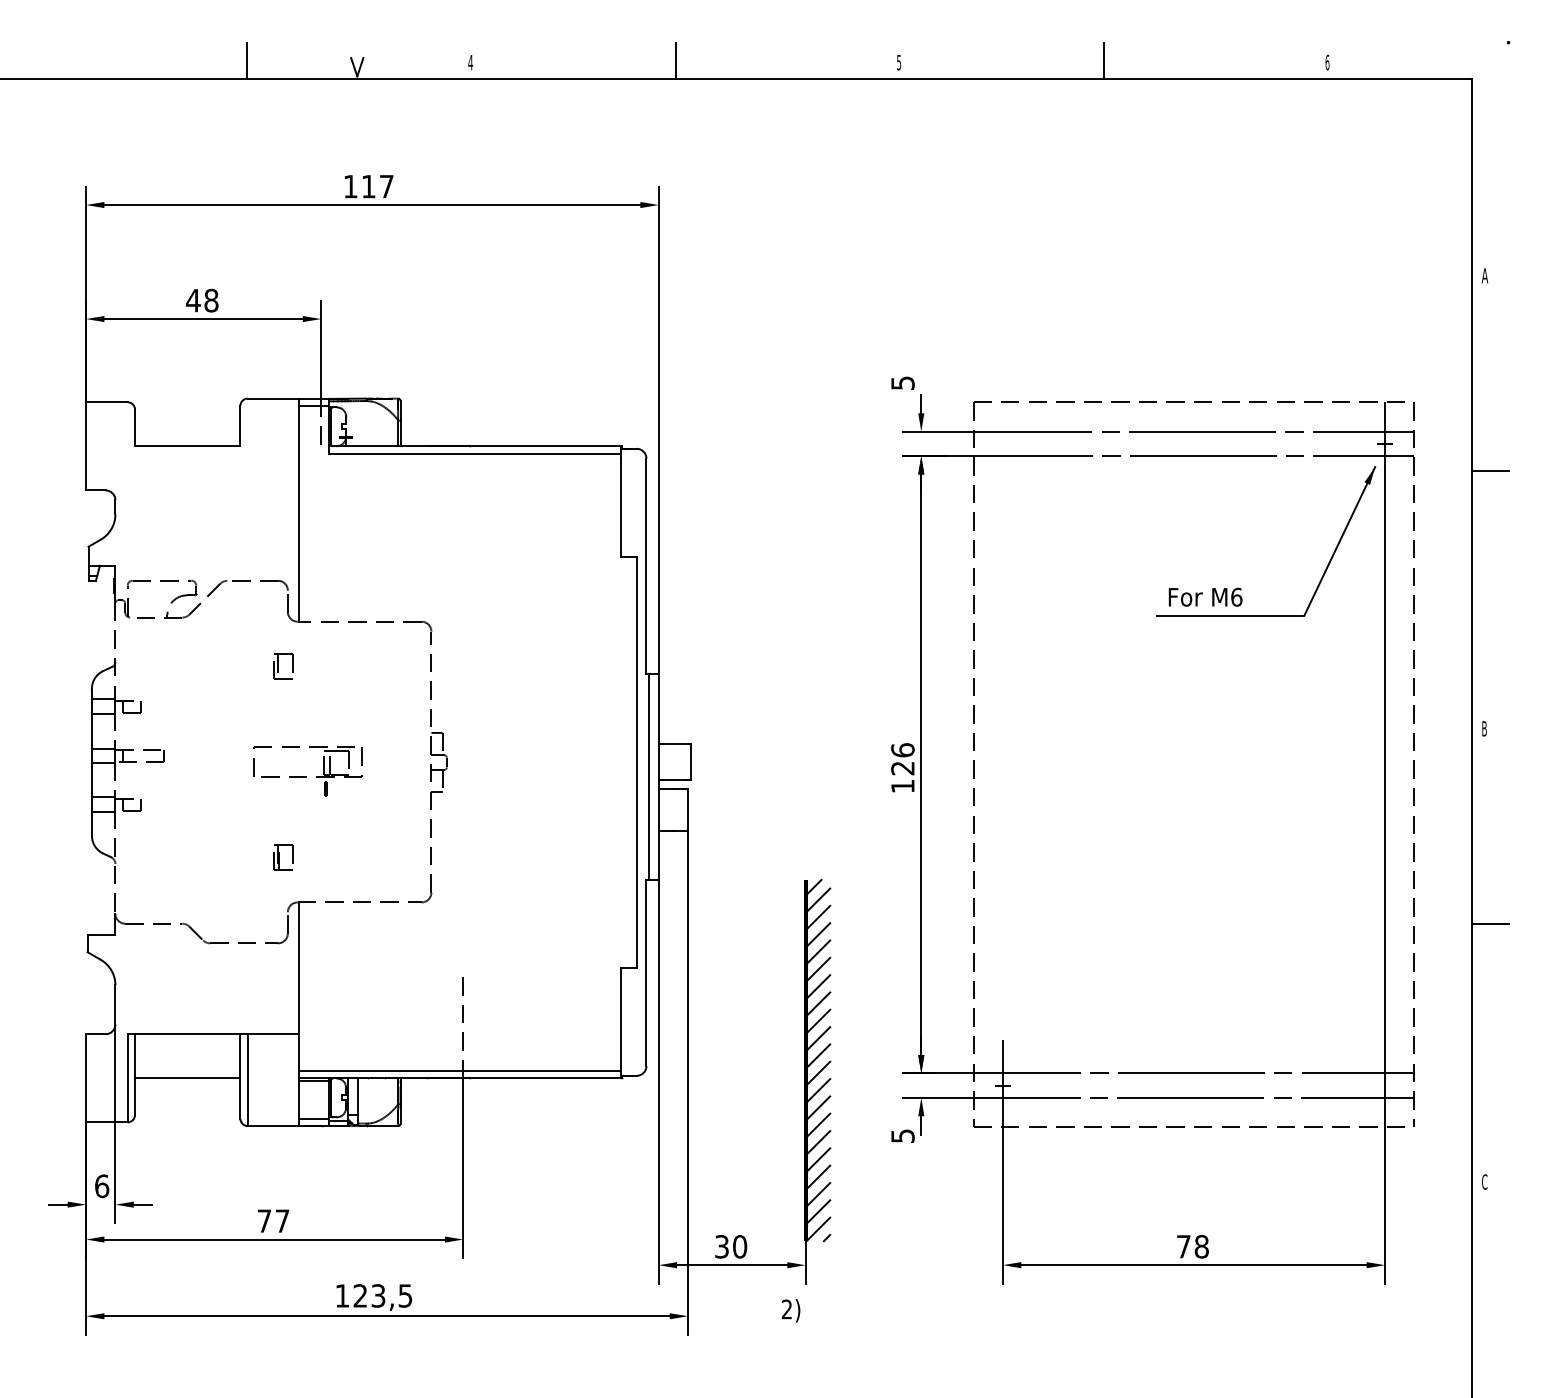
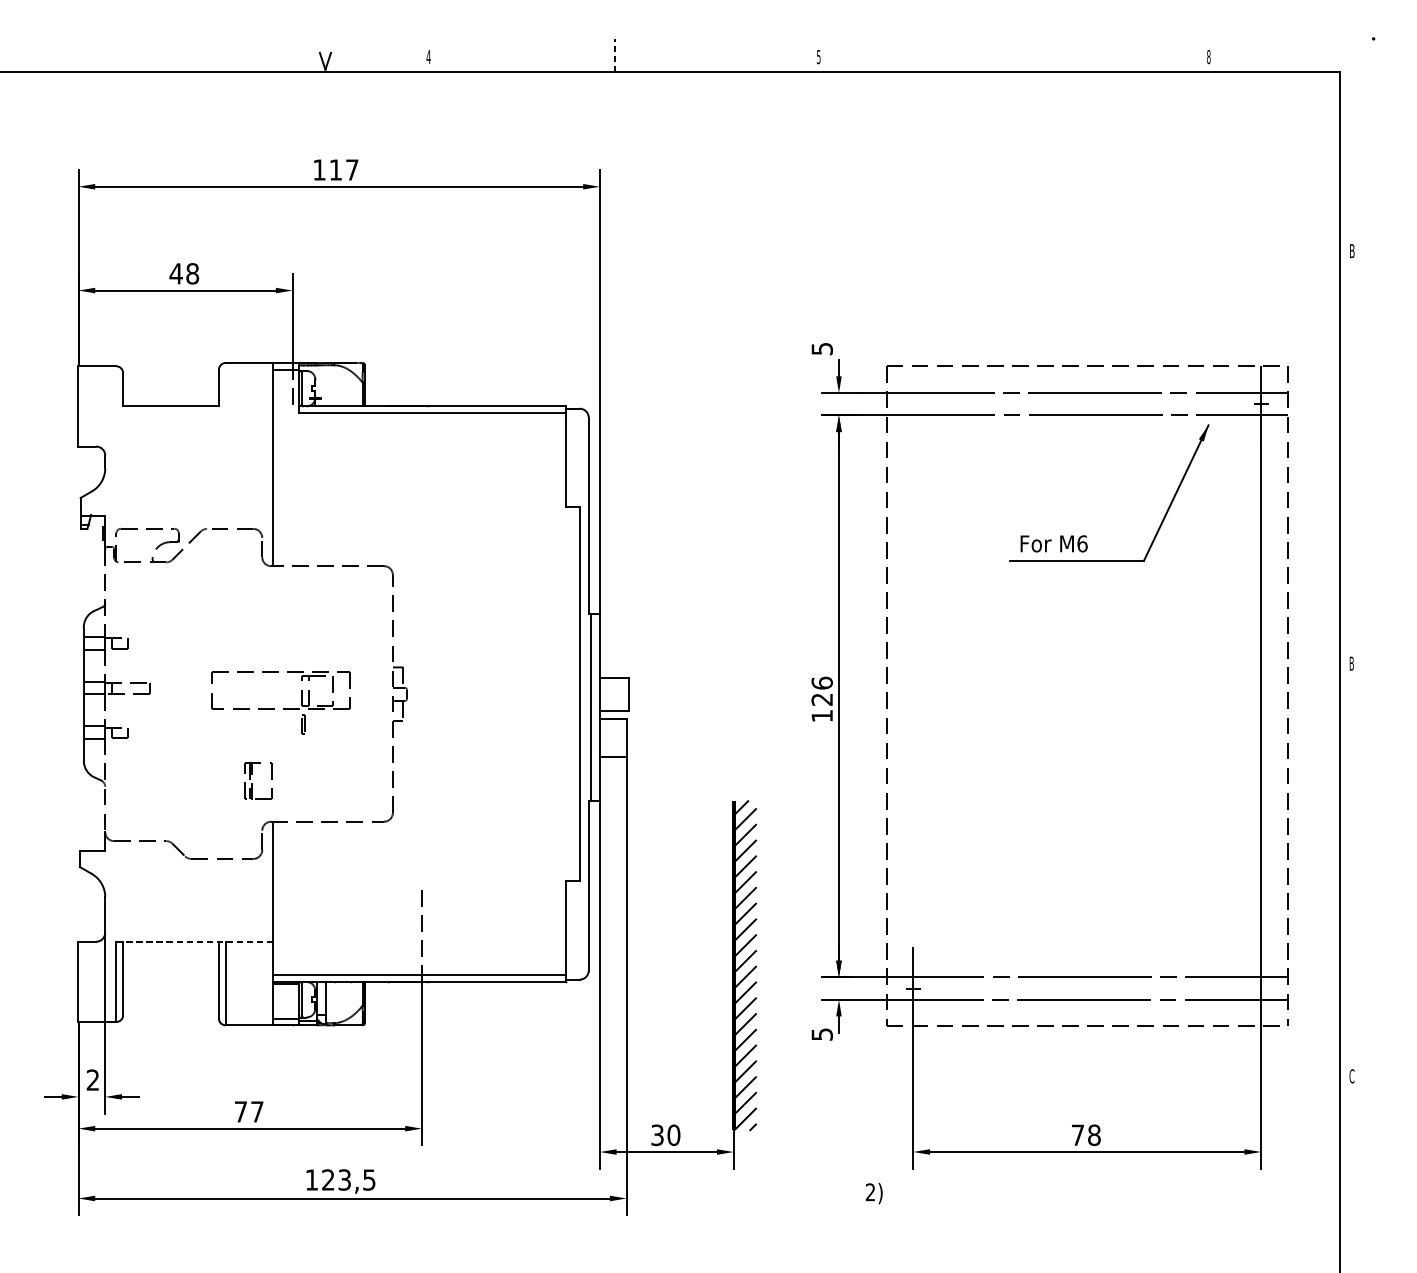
line: (247, 60) -> (225, 55), removed
line: (675, 60) -> (615, 55), solid -> dashed
line: (1104, 60) -> (1005, 55), removed
text: (1327, 62) -> (1208, 56), 6 -> 8
text: (1484, 275) -> (1351, 250), A -> B
line: (1489, 471) -> (1356, 429), removed
part: (1241, 588) -> (1086, 535), moved
part: (283, 666) -> (258, 606), removed
part: (307, 771) -> (280, 702), size x1.4
part: (283, 857) -> (258, 780), size x1.6
line: (1489, 924) -> (1356, 841), removed
line: (213, 1034) -> (194, 941), solid -> dashed
line: (187, 1078) -> (170, 982), removed
text: (102, 1186) -> (93, 1080), 6 -> 2
text: (790, 1310) -> (873, 1193), moved

